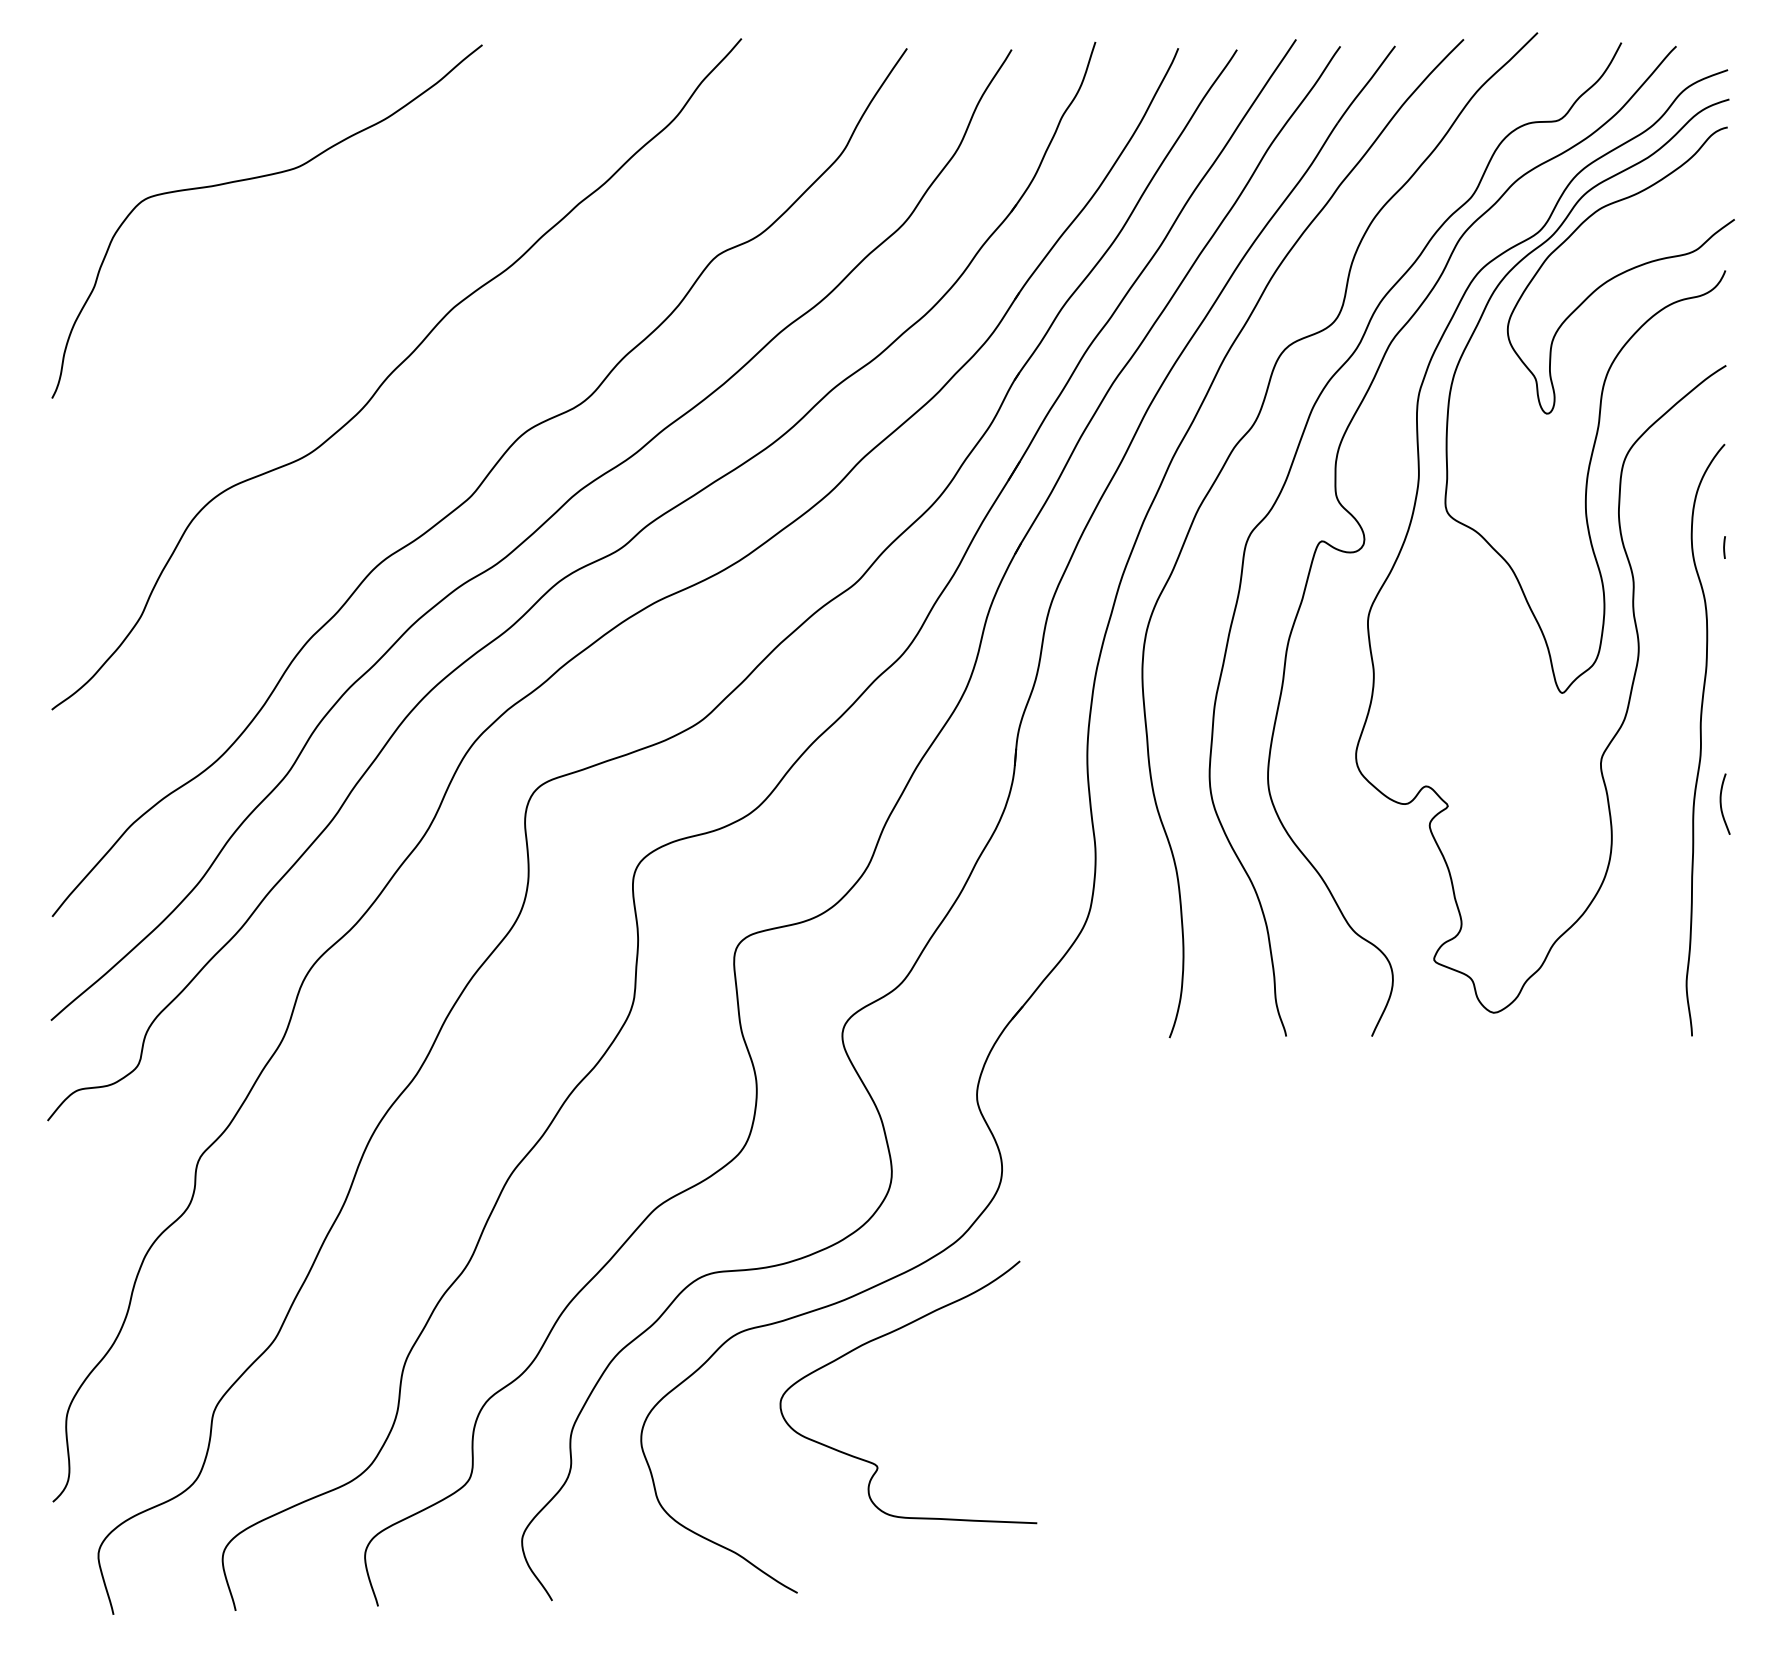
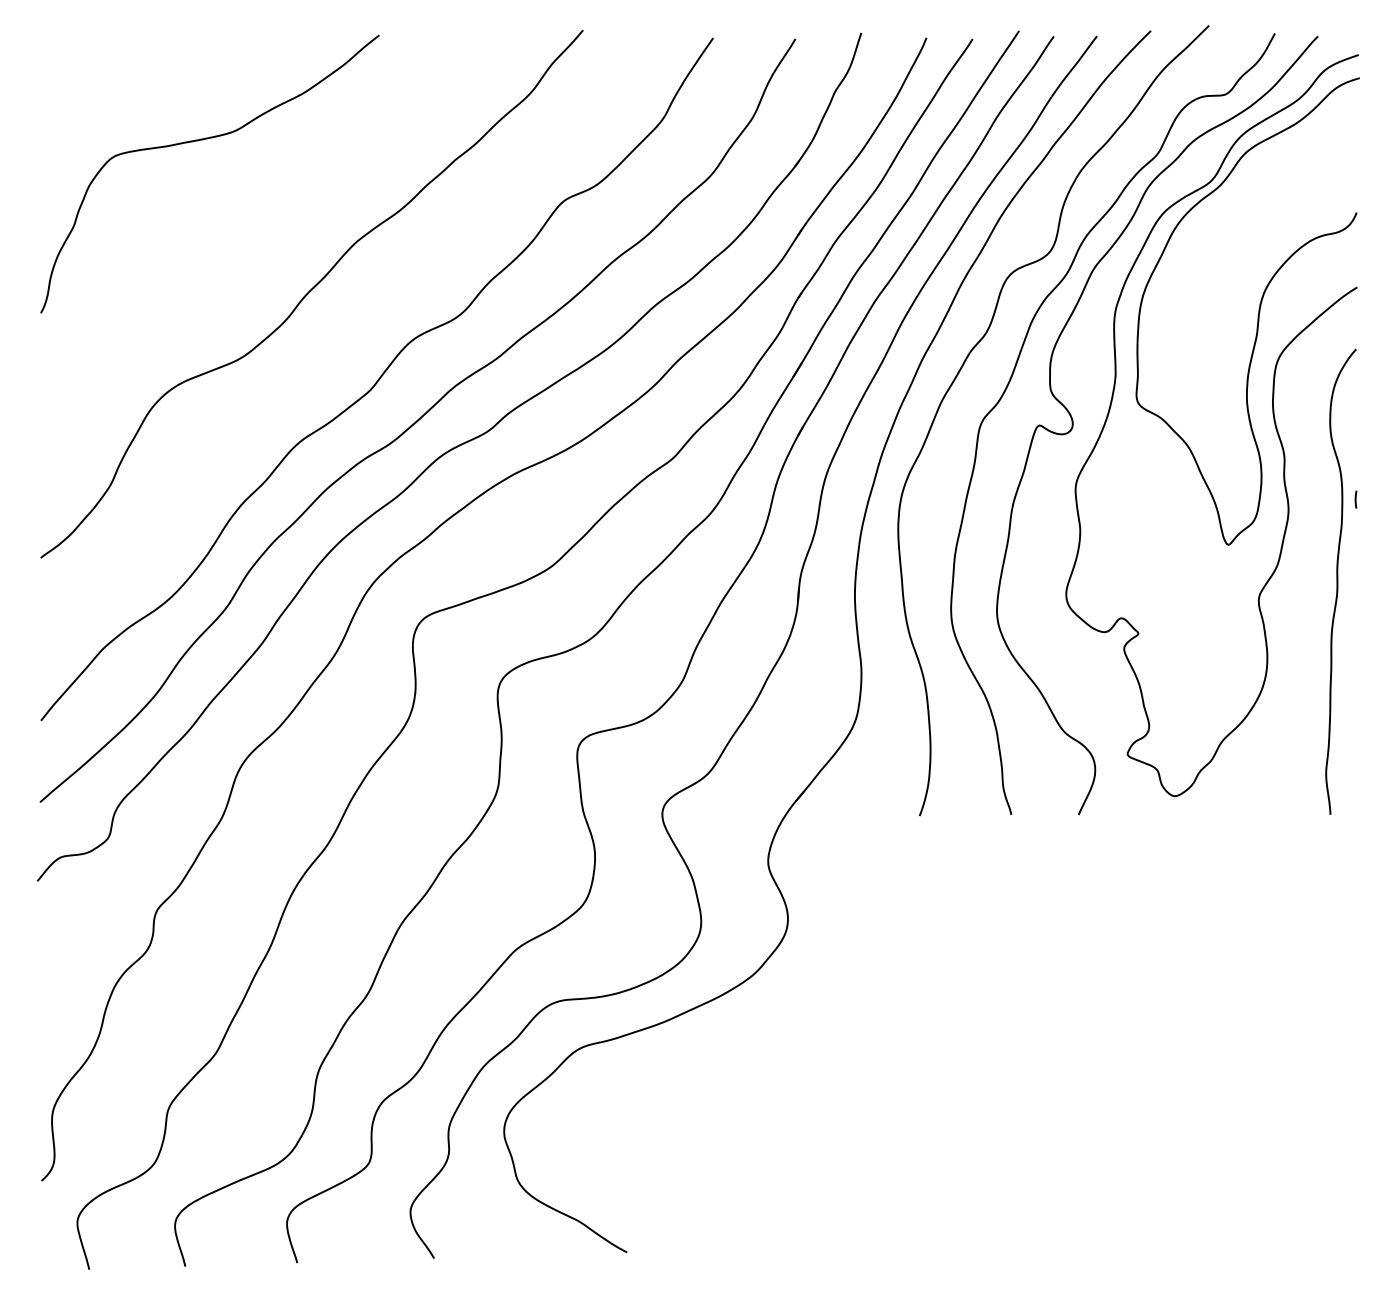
curve: (1621, 272) -> (1274, 214), removed
line: (1724, 547) -> (1355, 499), moved
curve: (1721, 803) -> (1353, 631), removed
curve: (882, 1337) -> (693, 1051), removed

